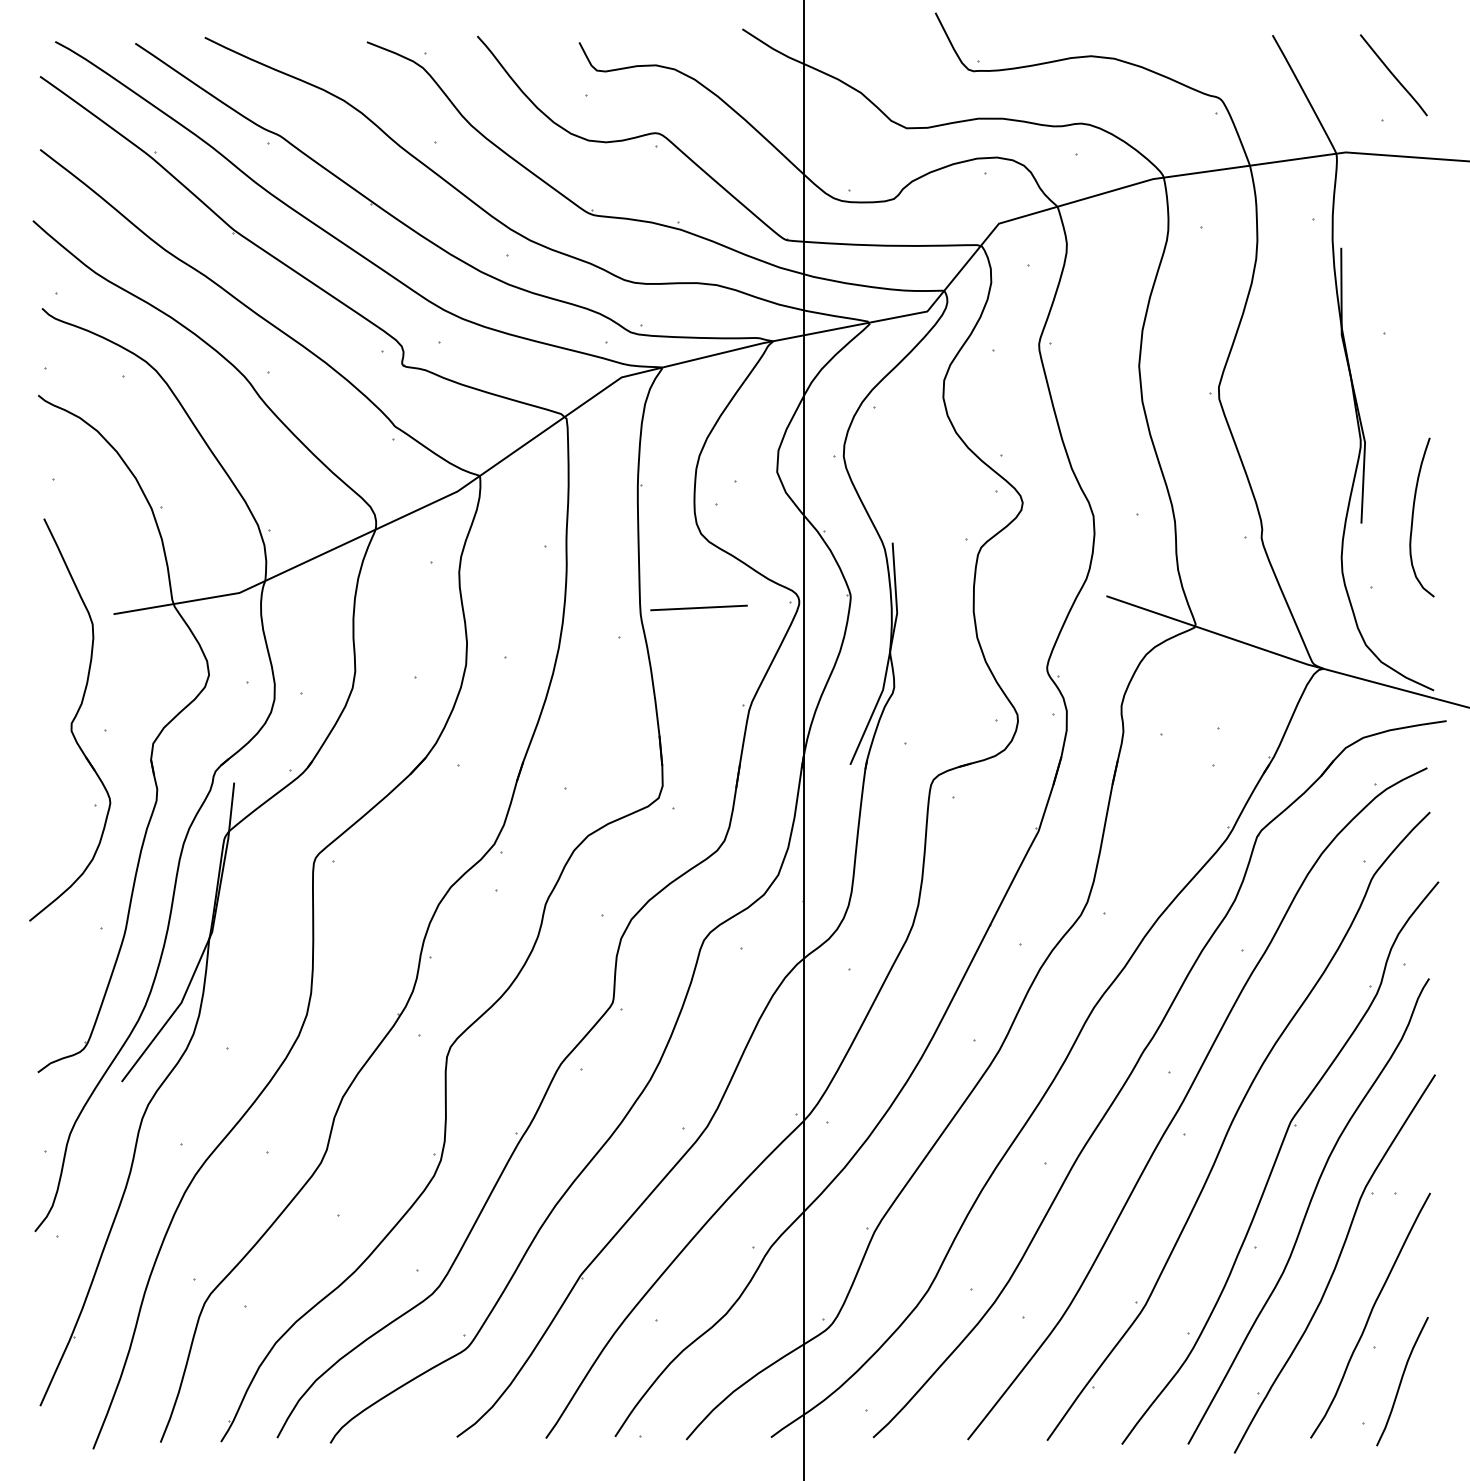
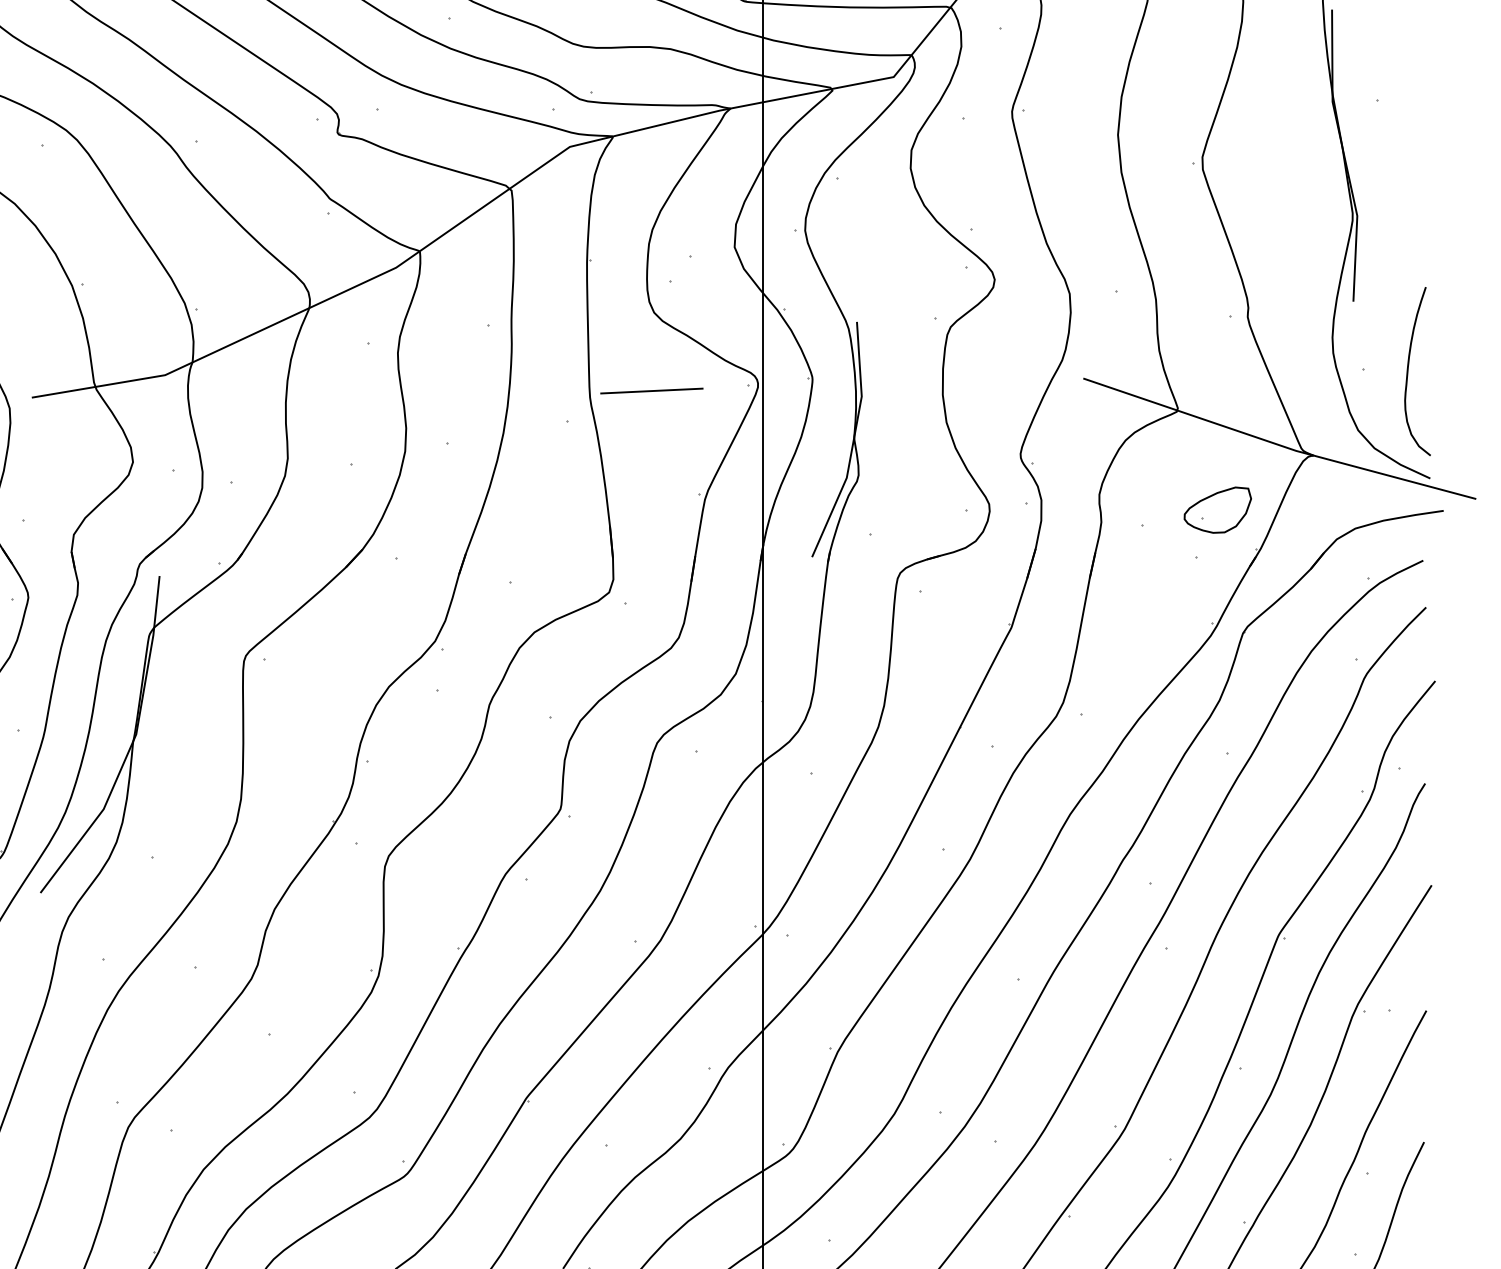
curve: (1413, 517) -> (1408, 371), moved
part: (1233, 720) -> (1217, 510), added

